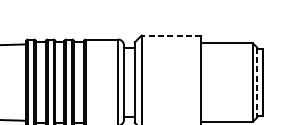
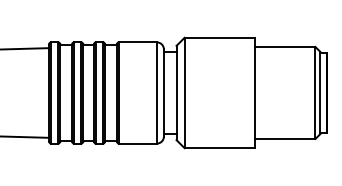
line: (171, 35) -> (219, 37), dashed -> solid
line: (257, 83) -> (320, 93), dashed -> solid

